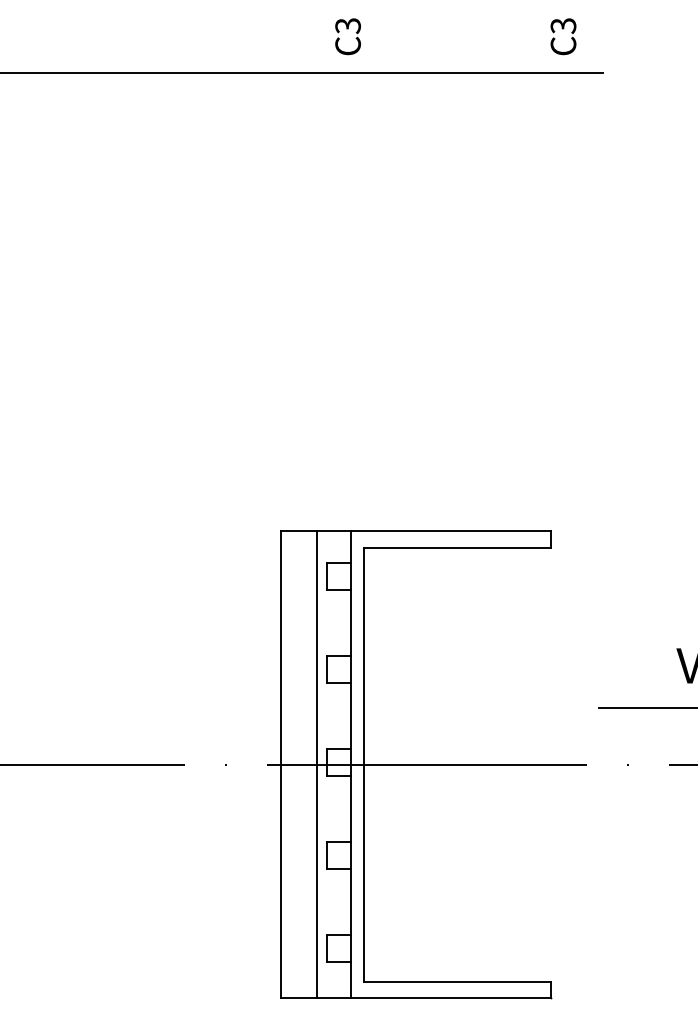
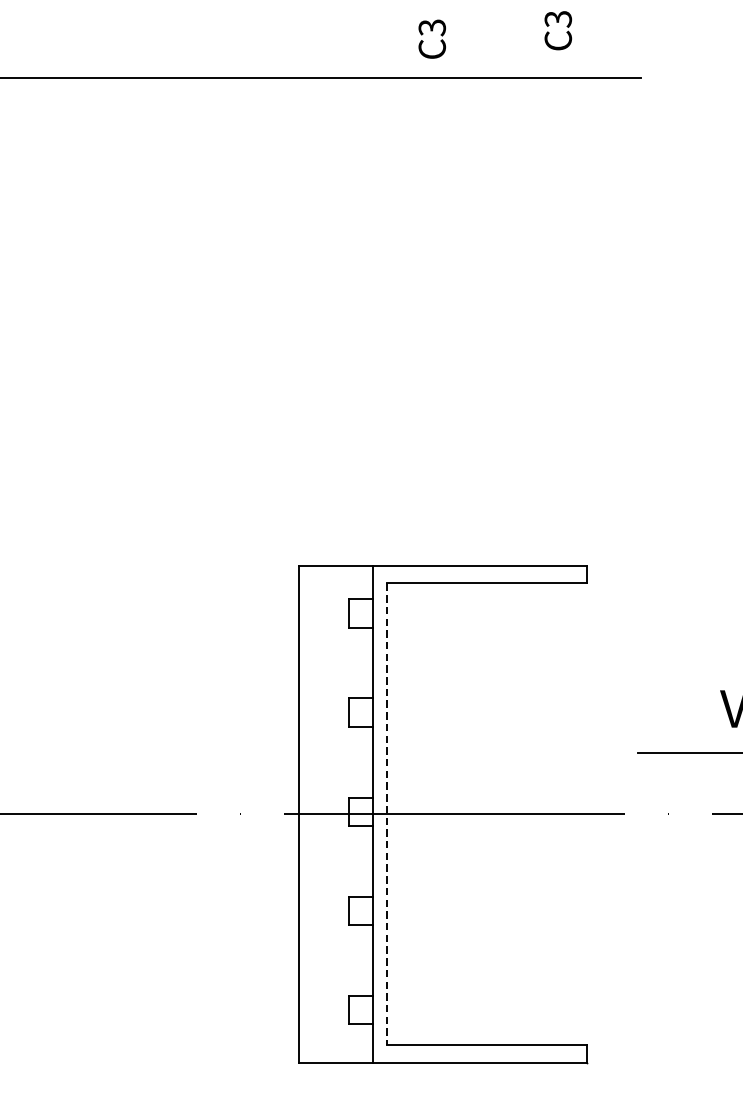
text: (347, 36) -> (431, 38), moved
text: (563, 36) -> (558, 30), moved
line: (317, 764) -> (337, 813), removed
line: (363, 764) -> (386, 813), solid -> dashed

